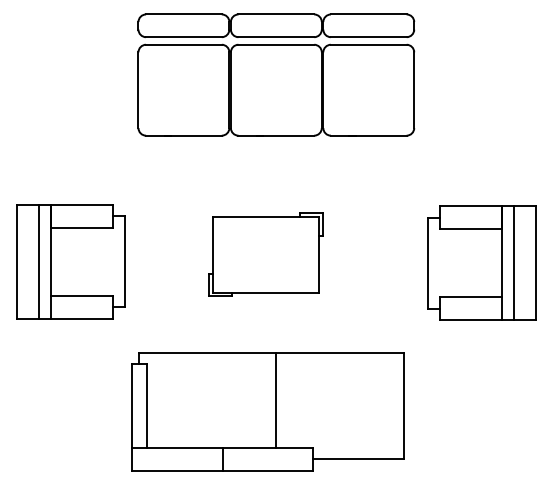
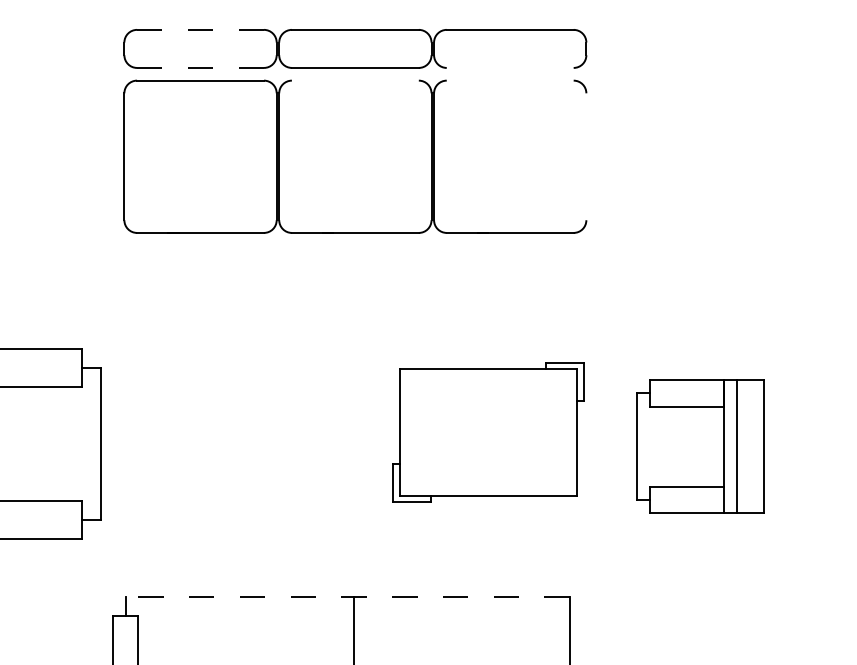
line: (183, 14) -> (199, 29), solid -> dashed
line: (183, 37) -> (199, 68), solid -> dashed
line: (368, 37) -> (509, 68), removed
line: (276, 44) -> (355, 80), removed
line: (368, 44) -> (509, 80), removed
line: (414, 90) -> (586, 157), removed
part: (265, 254) -> (487, 432), moved
part: (481, 262) -> (699, 445), size x0.7
line: (271, 353) -> (347, 597), solid -> dashed

